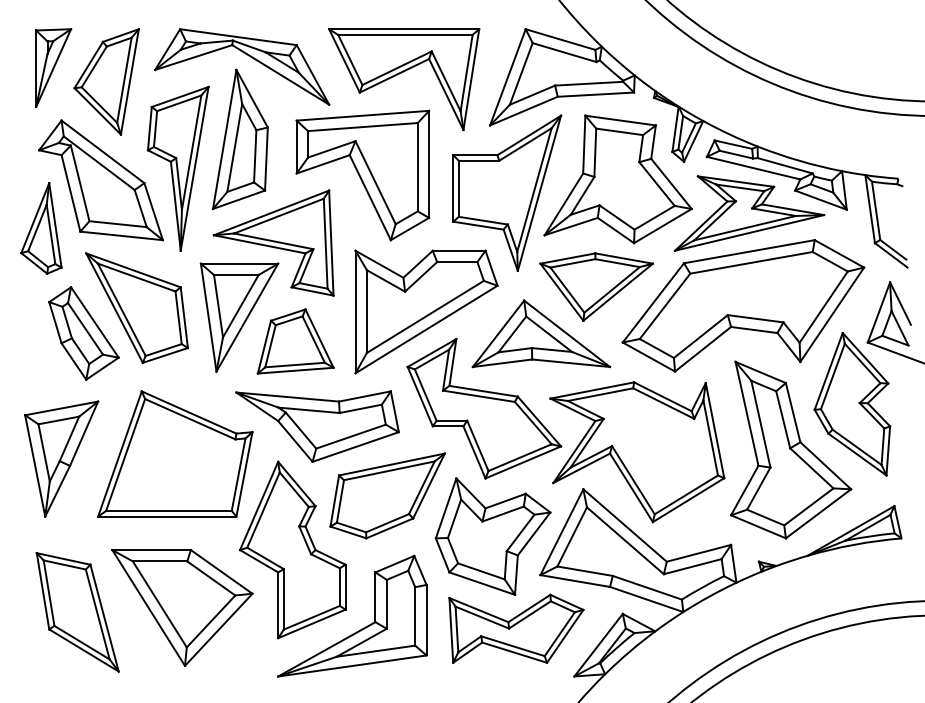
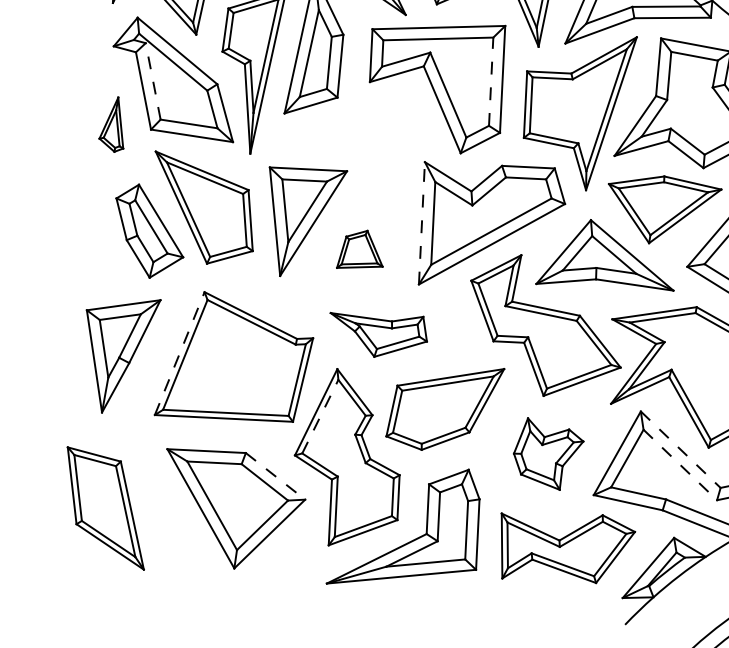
line: (417, 166) -> (490, 80), solid -> dashed
line: (80, 183) -> (153, 81), solid -> dashed
part: (41, 228) -> (112, 124), size x0.6
part: (273, 242) -> (343, 149), removed
line: (355, 311) -> (421, 222), solid -> dashed
part: (295, 341) -> (360, 249), size x0.6
part: (317, 426) -> (378, 335), size x0.6
line: (120, 453) -> (180, 353), solid -> dashed
line: (263, 510) -> (320, 417), solid -> dashed
line: (625, 525) -> (681, 449), solid -> dashed
part: (492, 536) -> (547, 454), size x0.6
line: (625, 540) -> (680, 464), solid -> dashed
line: (221, 571) -> (275, 475), solid -> dashed
part: (77, 612) -> (105, 508), moved

